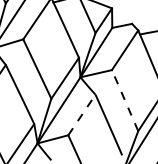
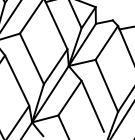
line: (124, 100) -> (106, 85), dashed -> solid
line: (82, 115) -> (70, 98), dashed -> solid

